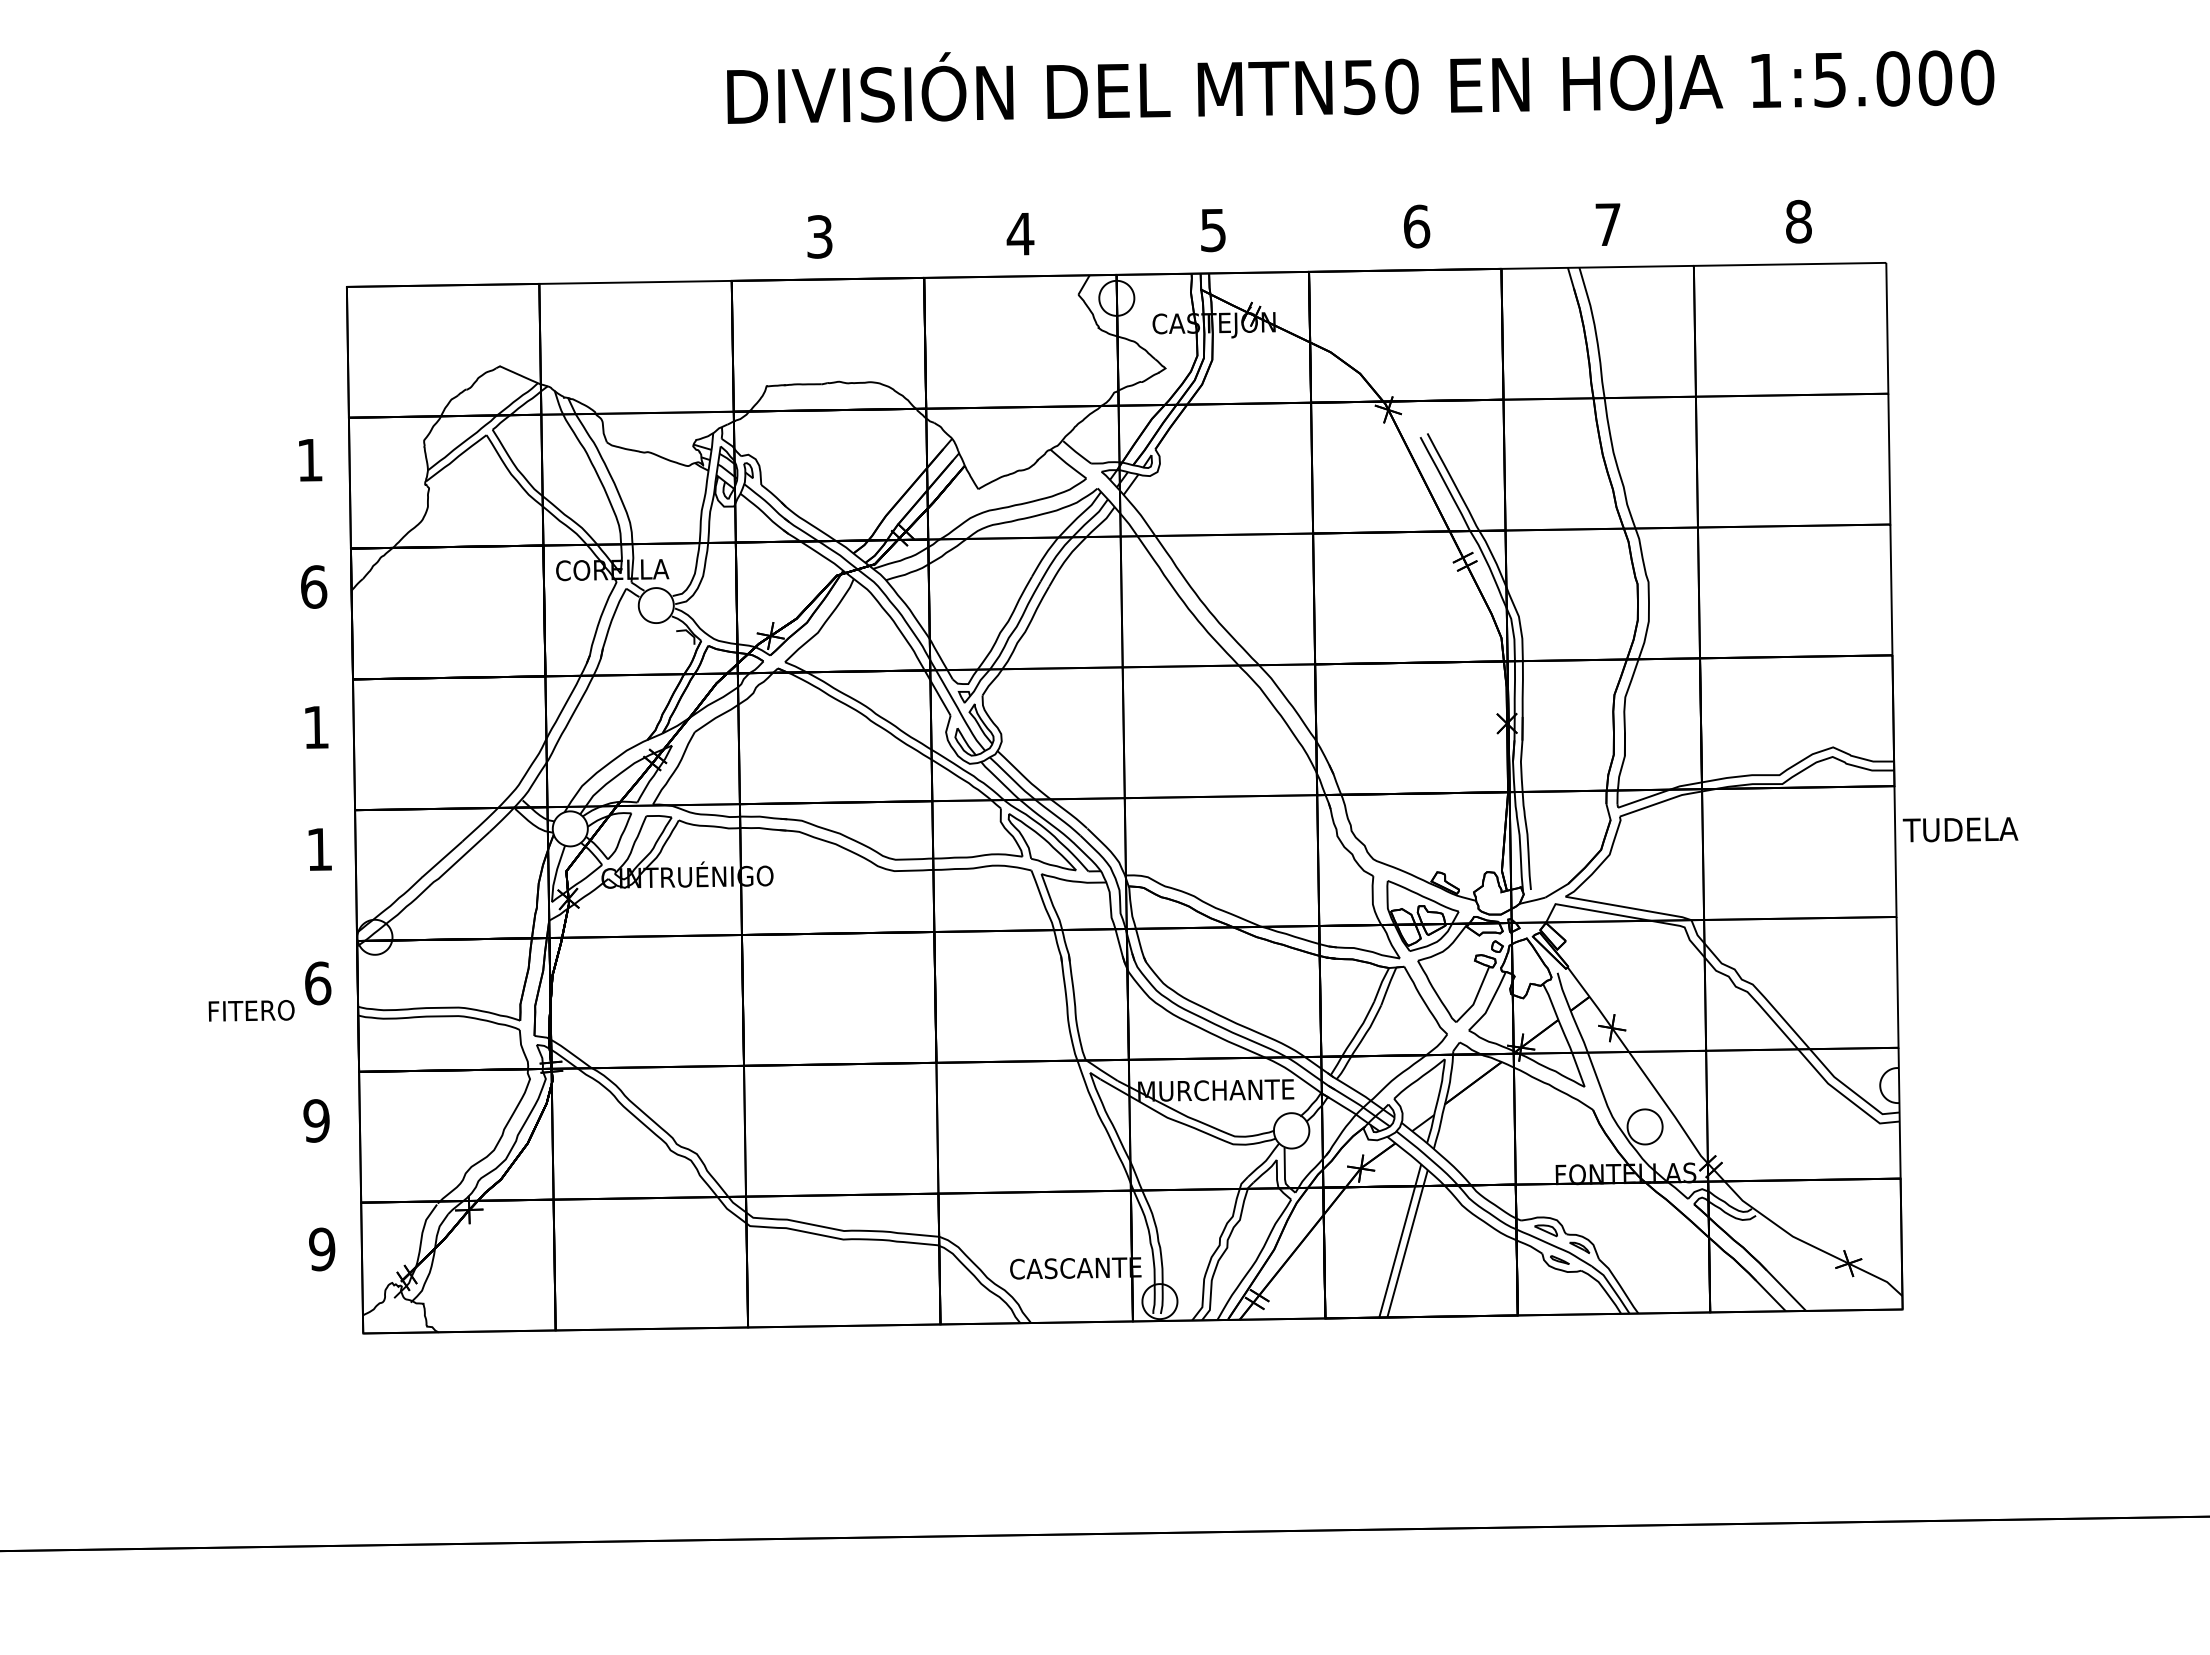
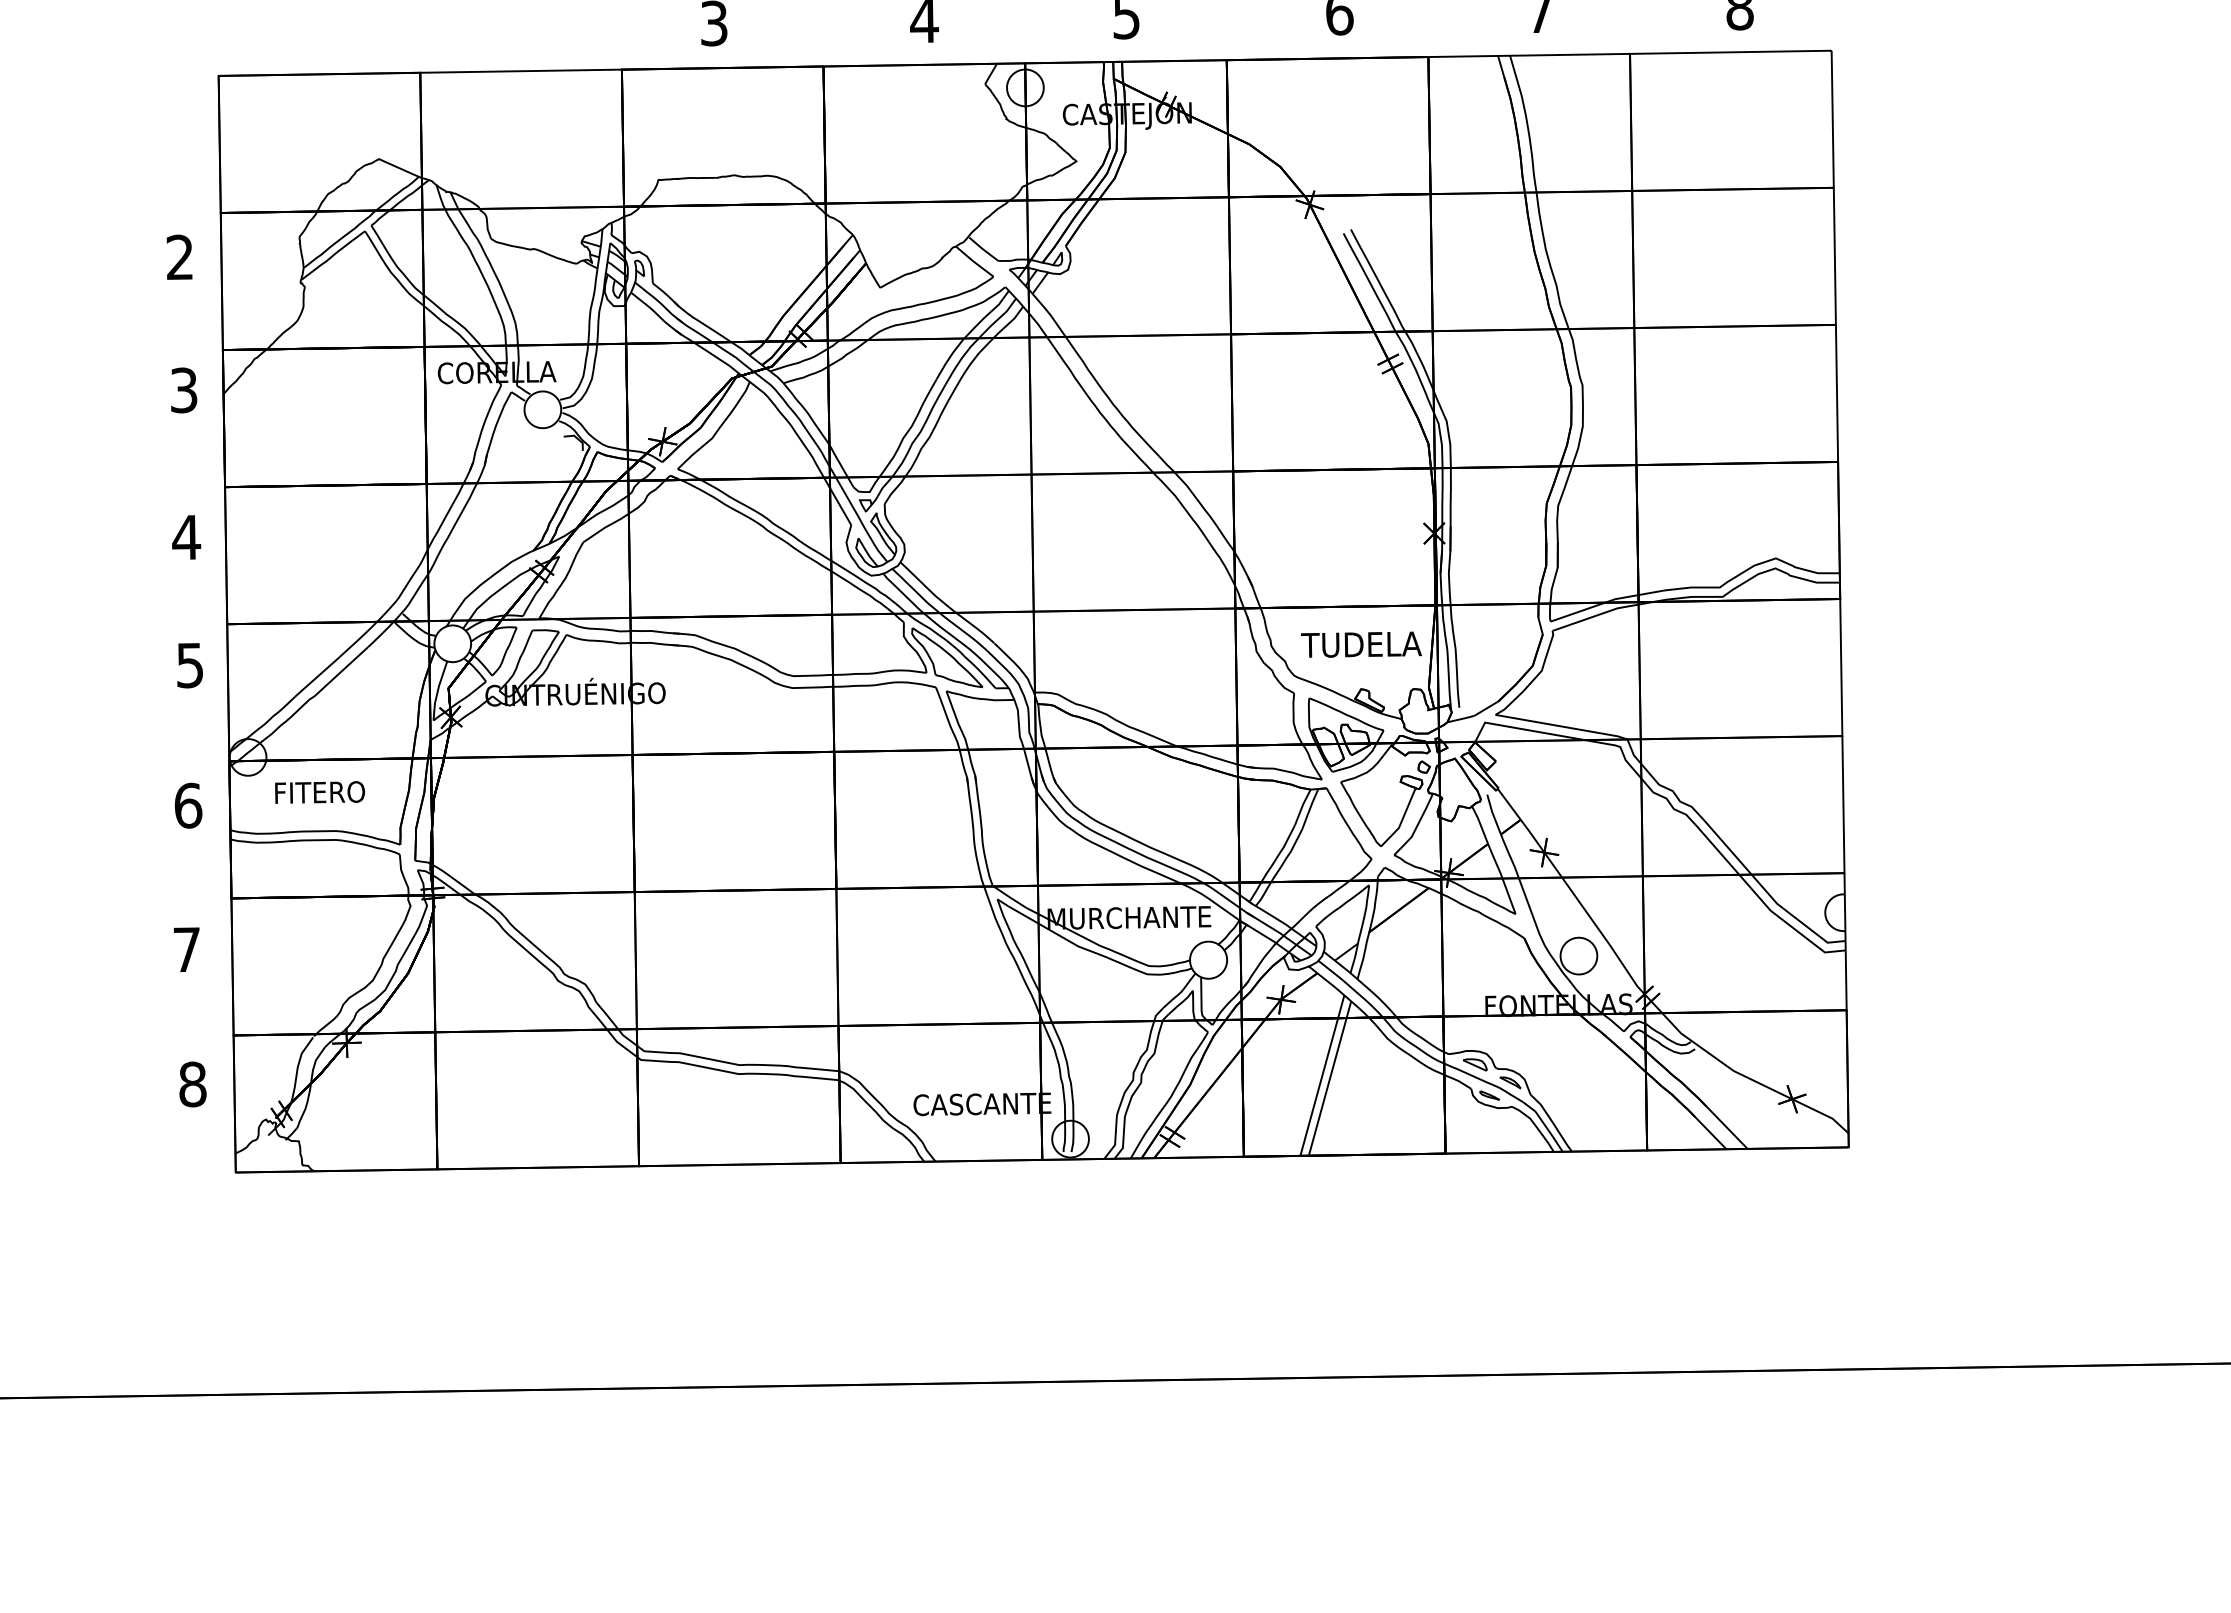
text: (309, 459) -> (179, 256), 1 -> 2
text: (314, 586) -> (184, 389), 6 -> 3
text: (316, 727) -> (186, 537), 1 -> 4
text: (1960, 829) -> (1361, 644), moved
text: (319, 849) -> (189, 665), 1 -> 5
text: (251, 1010) -> (319, 792), moved
text: (316, 1120) -> (186, 949), 9 -> 7
text: (322, 1249) -> (193, 1084), 9 -> 8

